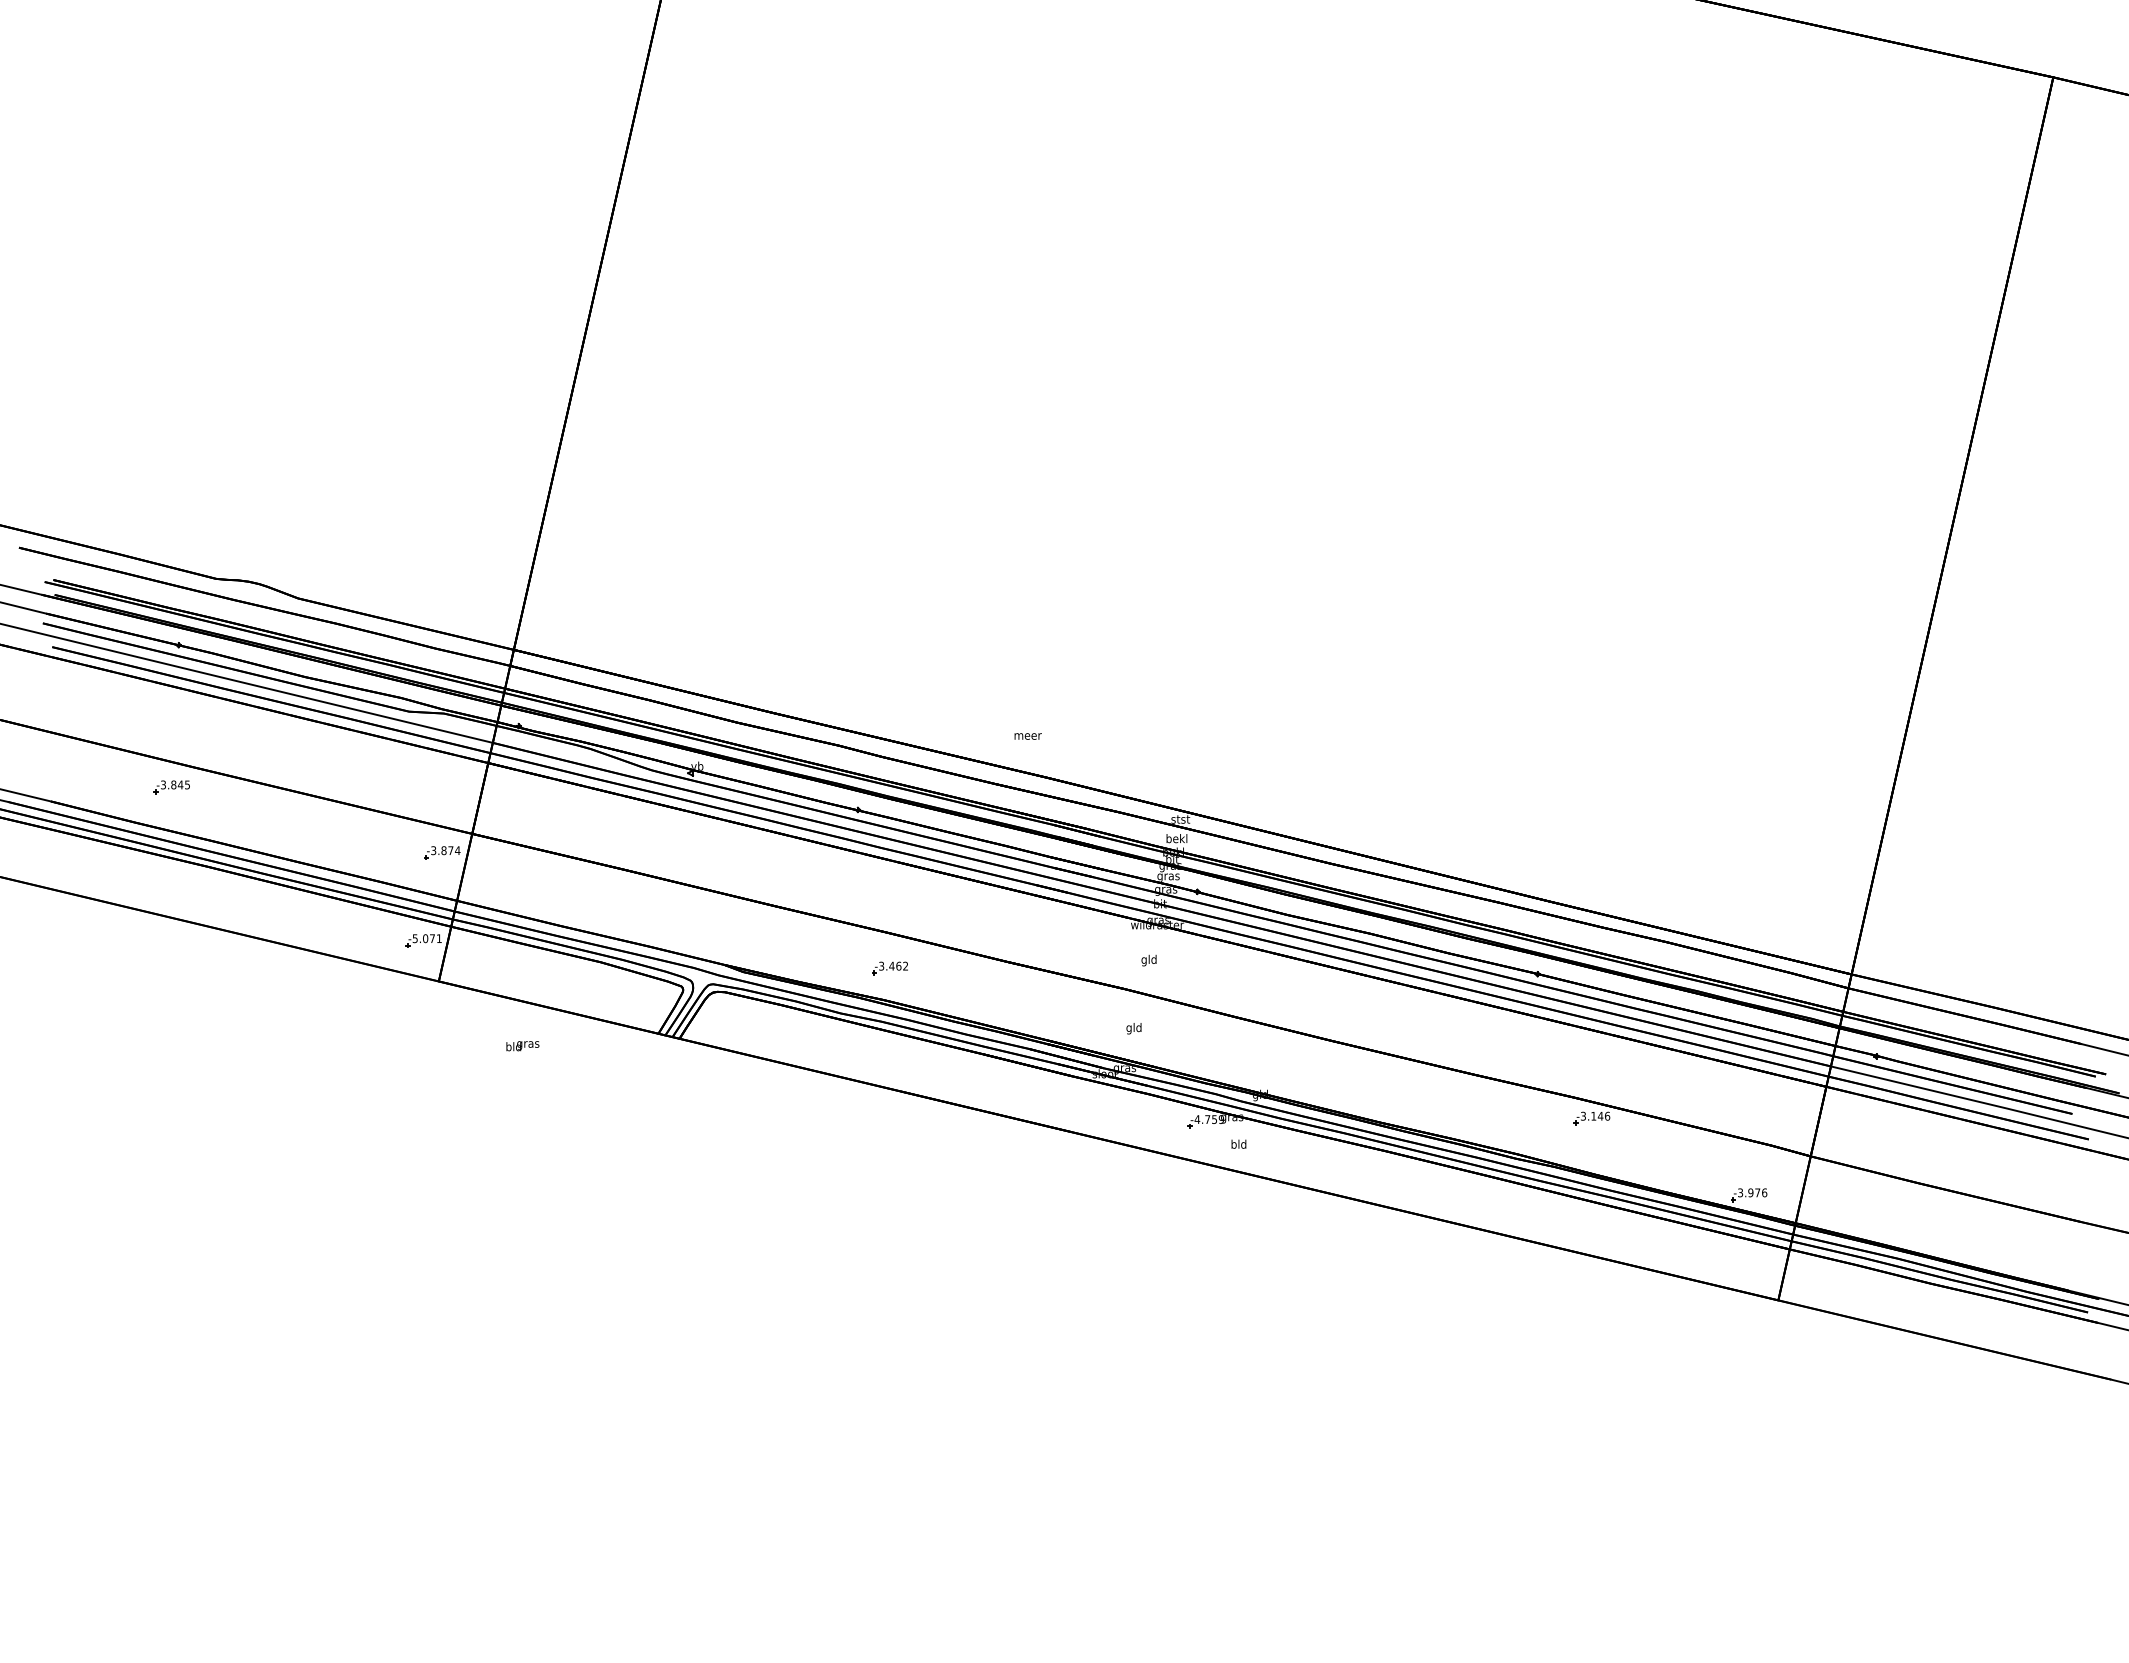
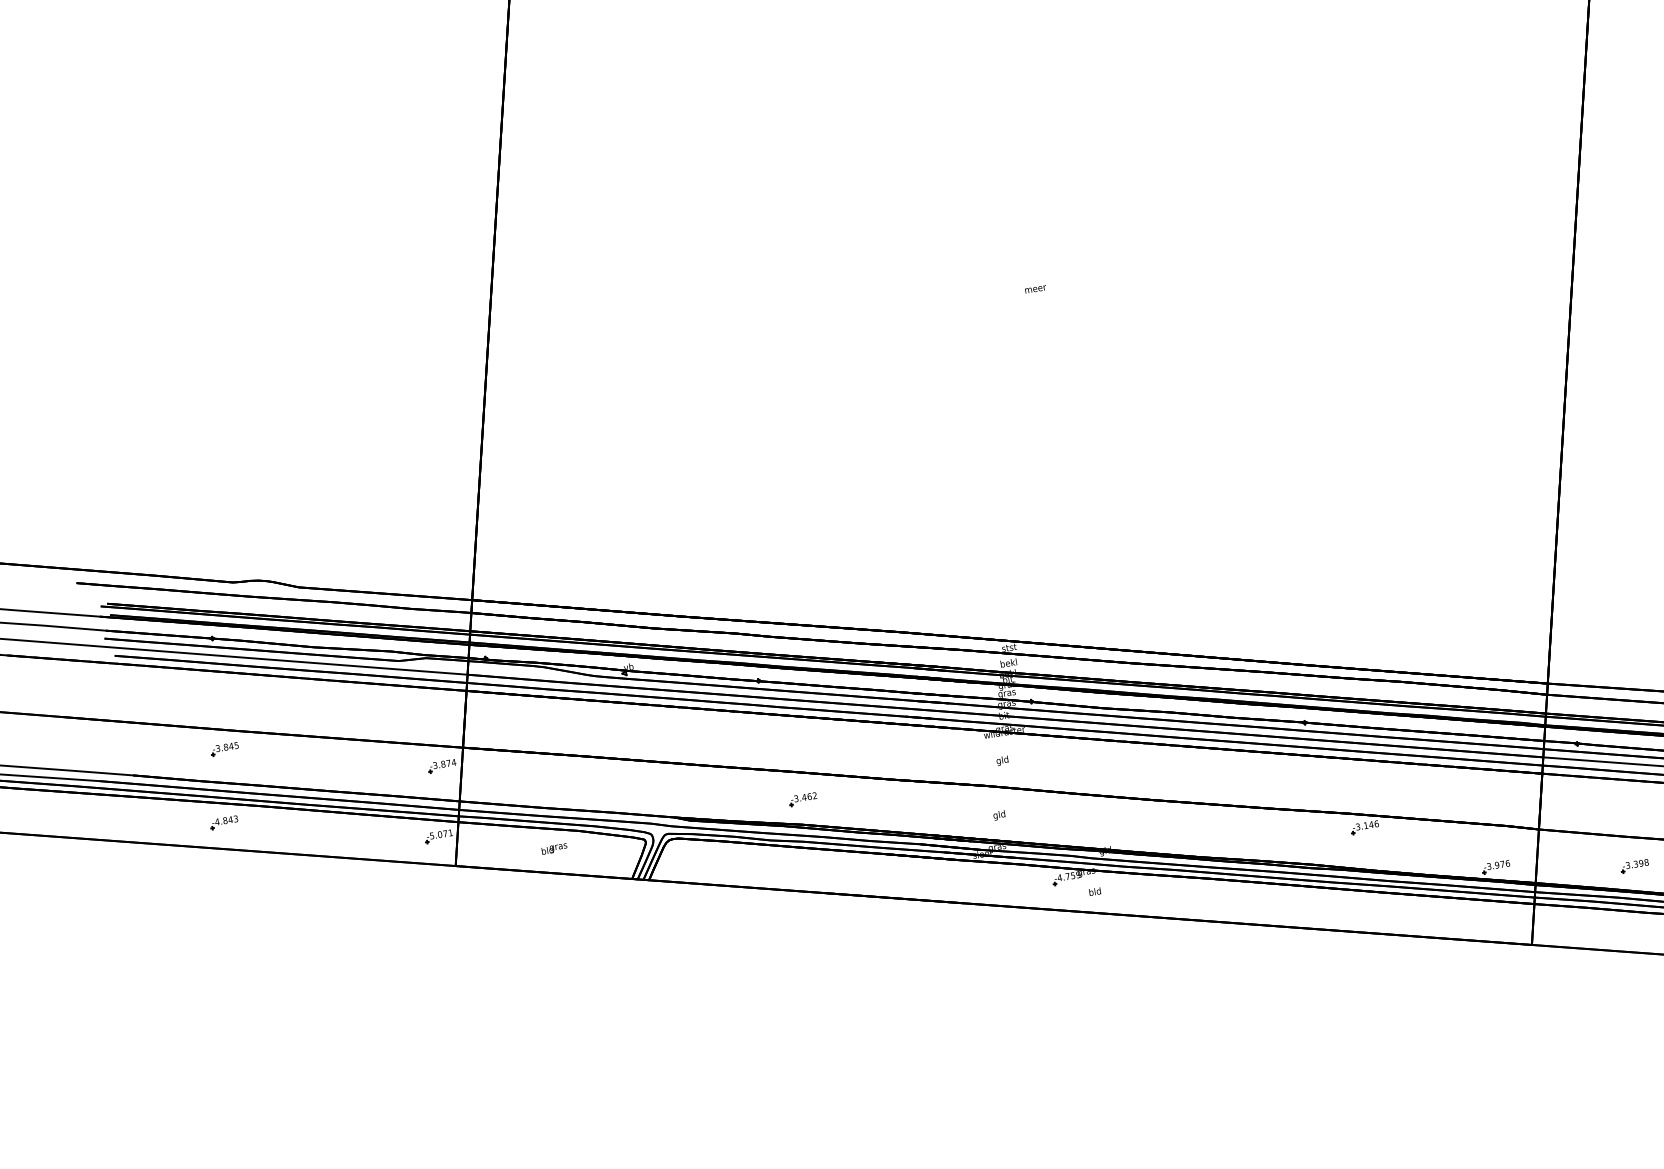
text: (1027, 736) -> (1035, 289), moved
part: (156, 879) -> (224, 822), added
text: (522, 1046) -> (554, 849), moved
part: (1924, 1222) -> (1635, 866), added

